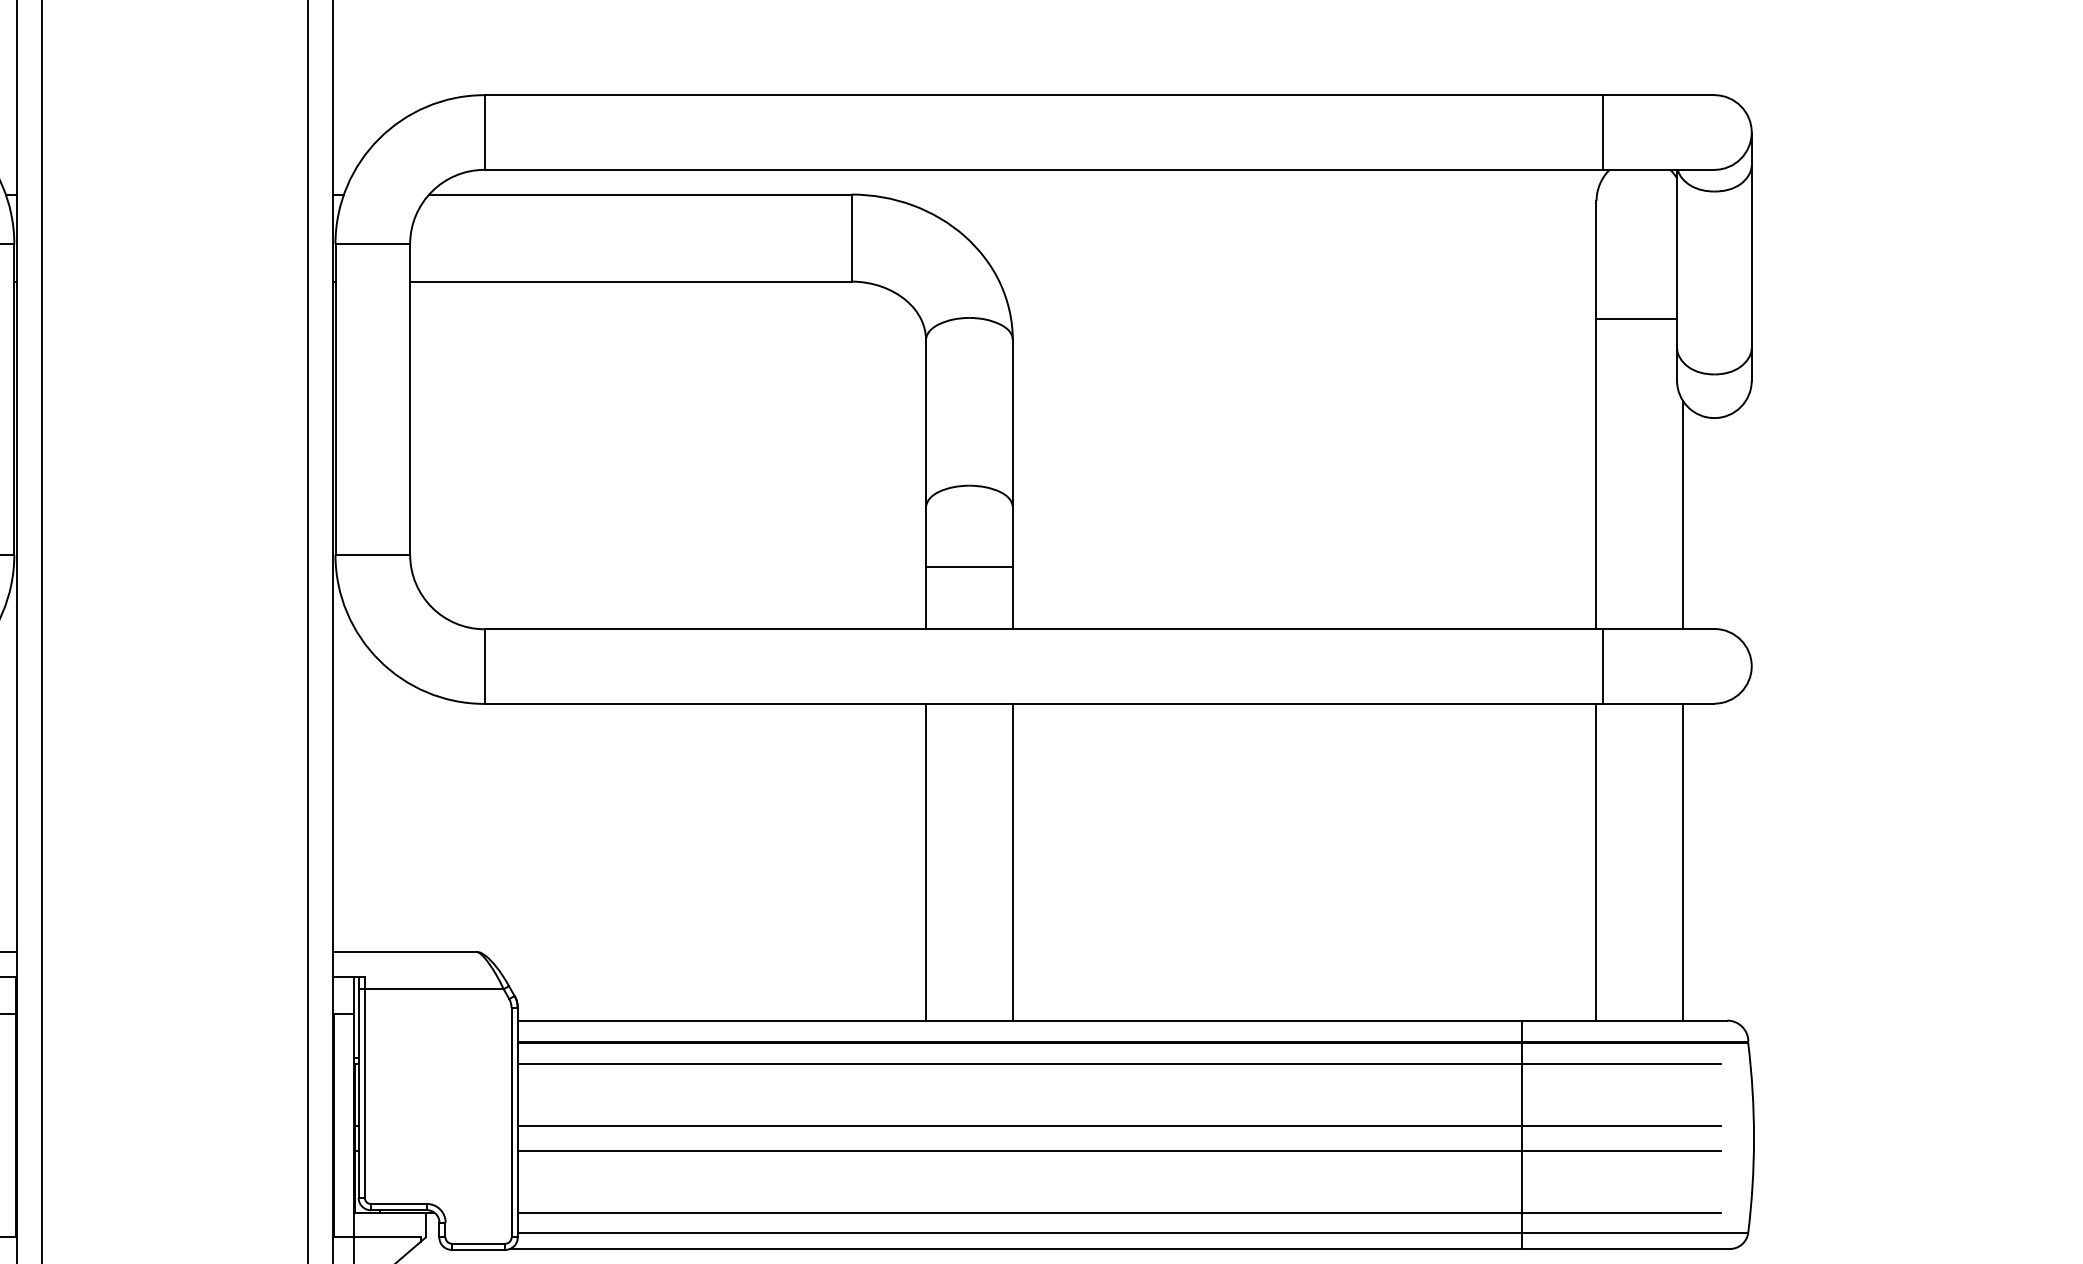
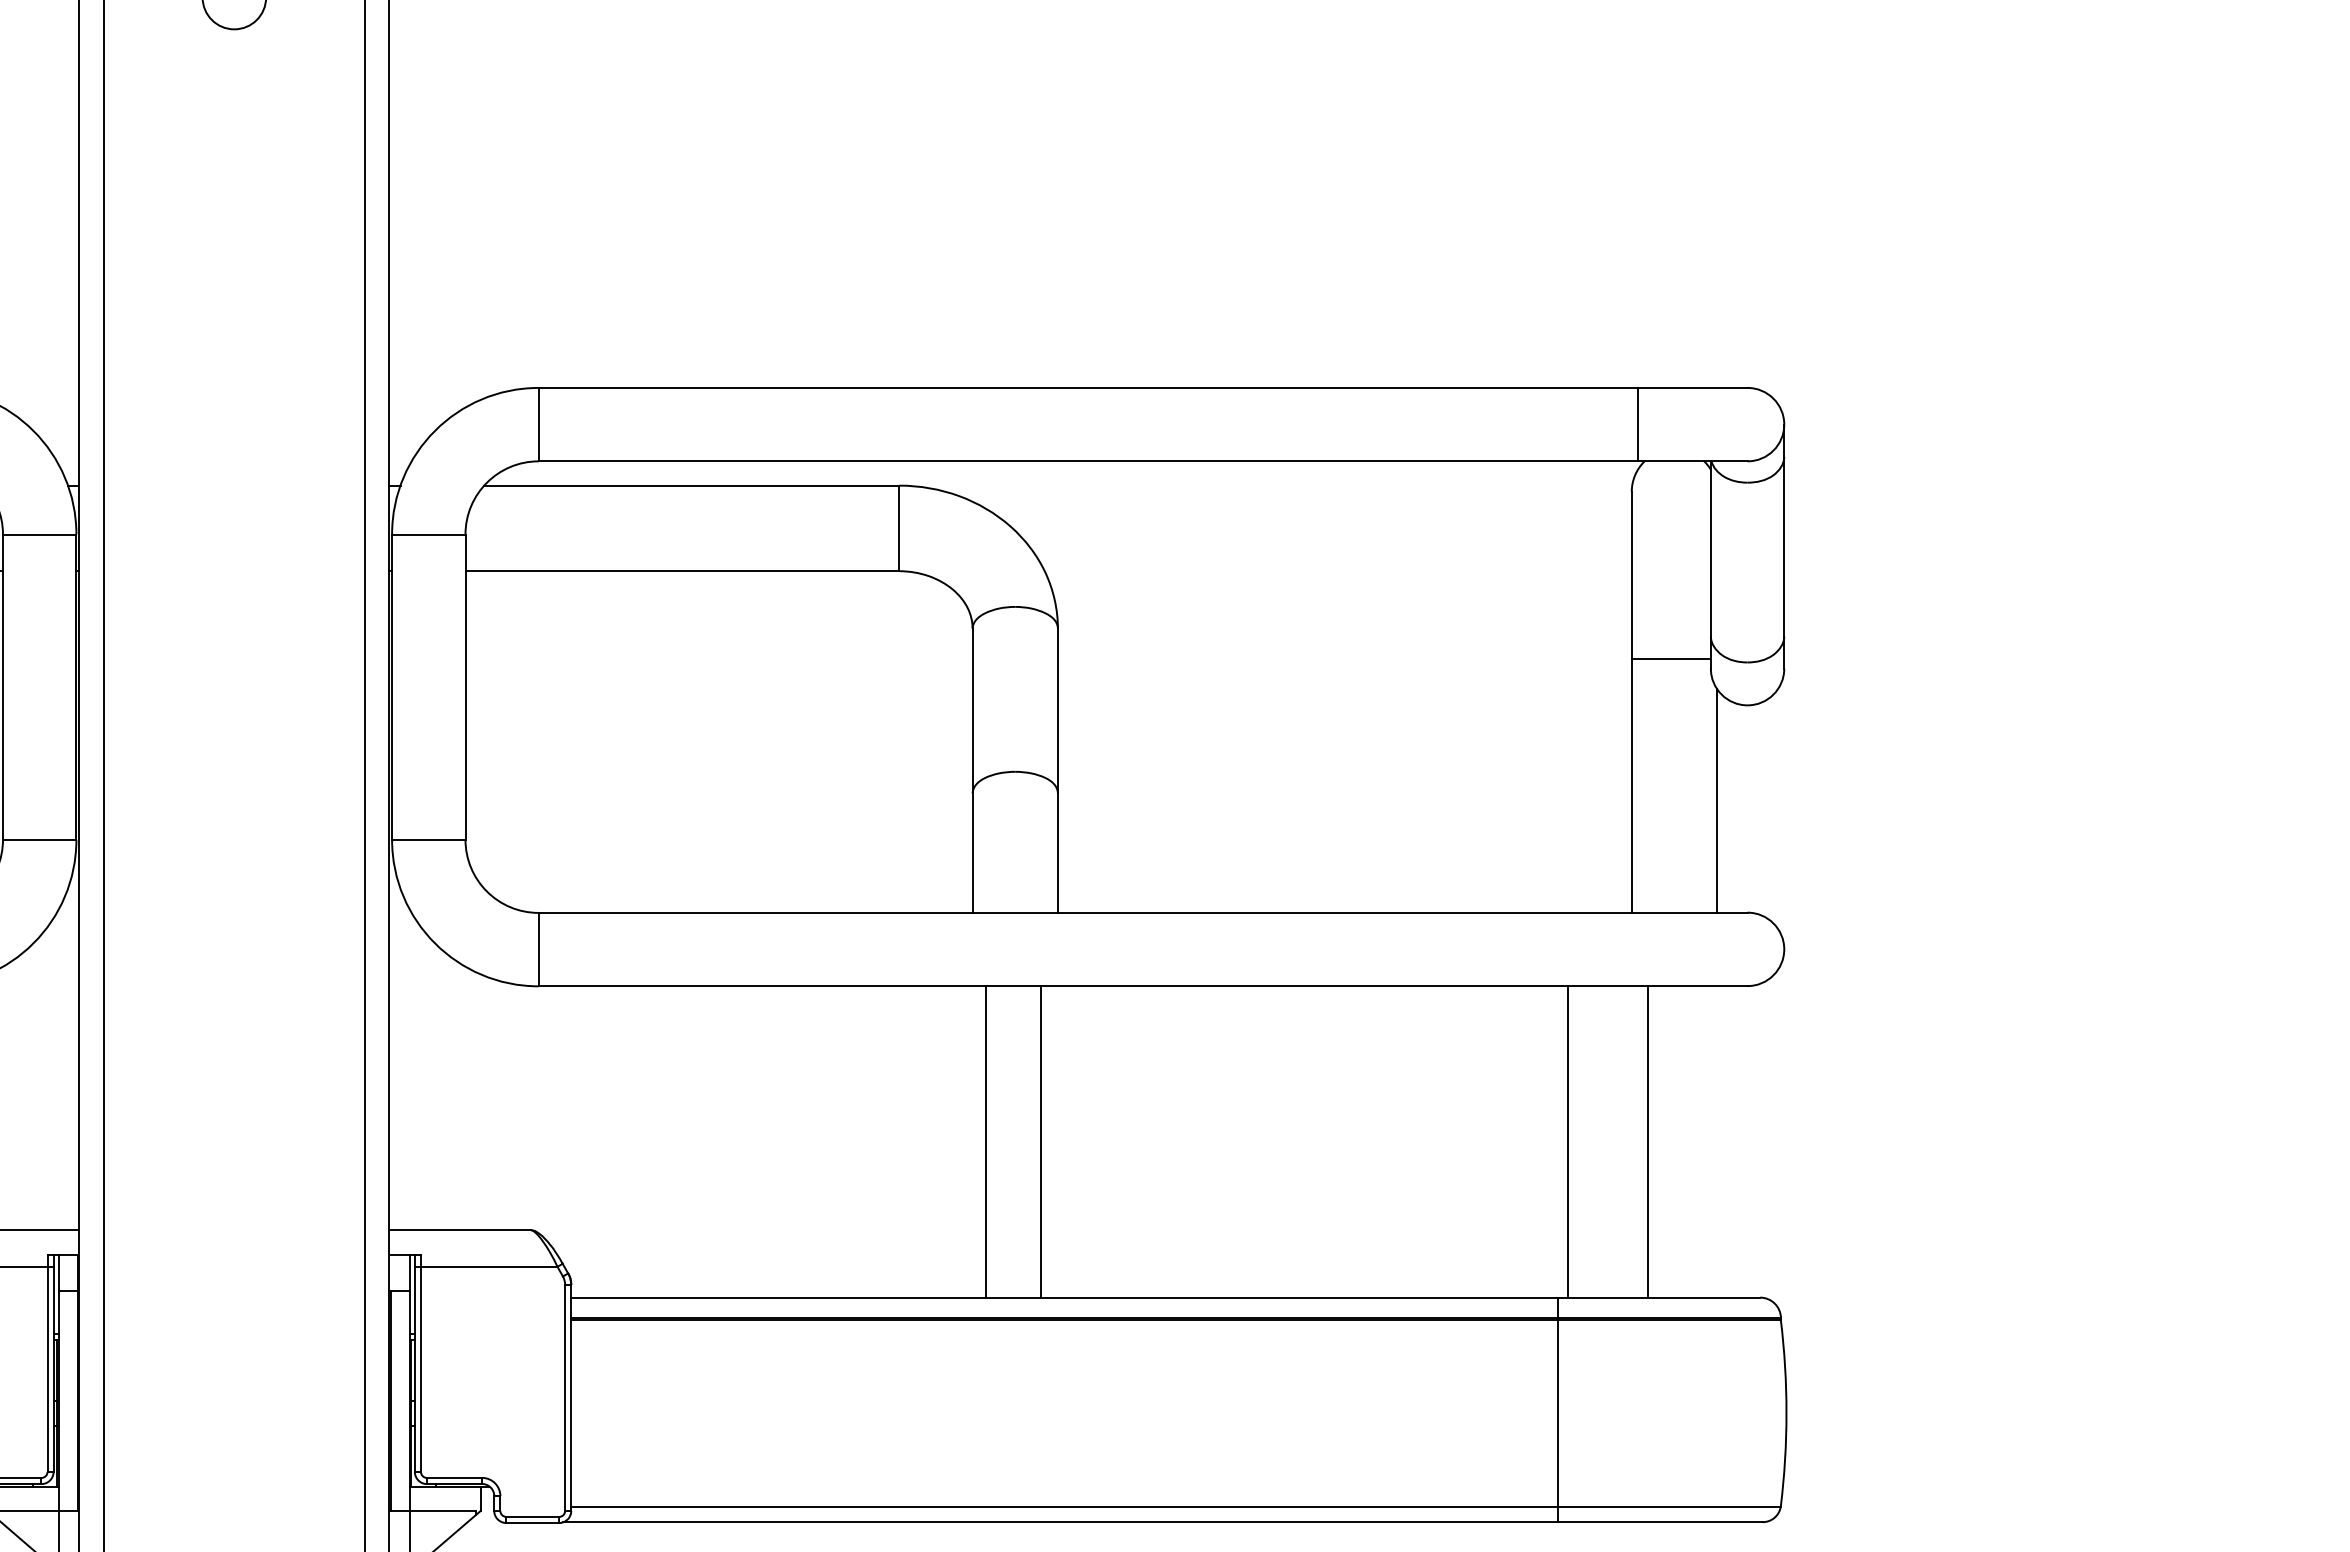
line: (1635, 318) -> (1670, 658), moved
line: (968, 566) -> (1014, 851), removed
line: (1602, 666) -> (1637, 949), removed
line: (925, 861) -> (1040, 1141), moved
line: (1012, 861) -> (985, 1141), moved
line: (1596, 861) -> (1567, 1141), moved
line: (1683, 861) -> (1648, 1141), moved
line: (1119, 1063) -> (1162, 1339), removed
line: (1119, 1125) -> (1162, 1400), removed
line: (1119, 1150) -> (1162, 1425), removed
line: (1119, 1212) -> (1162, 1486), removed

